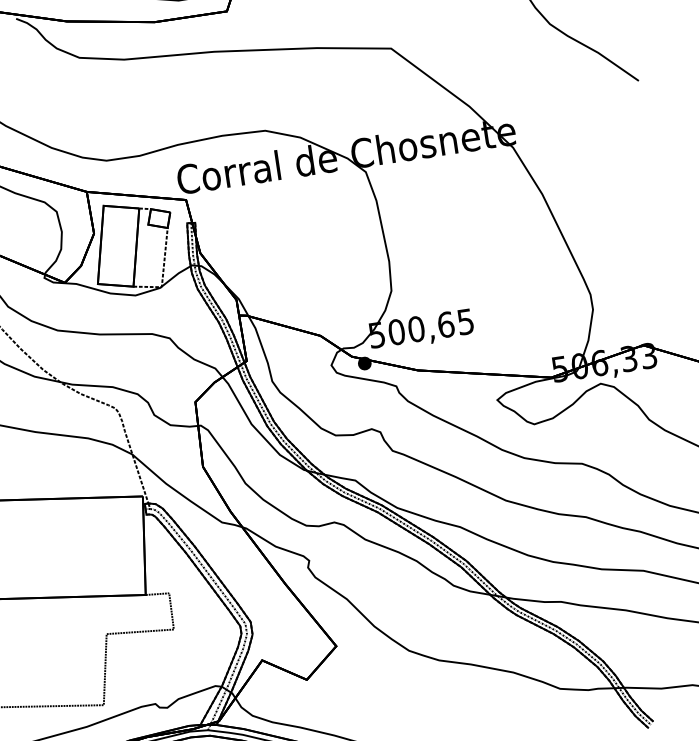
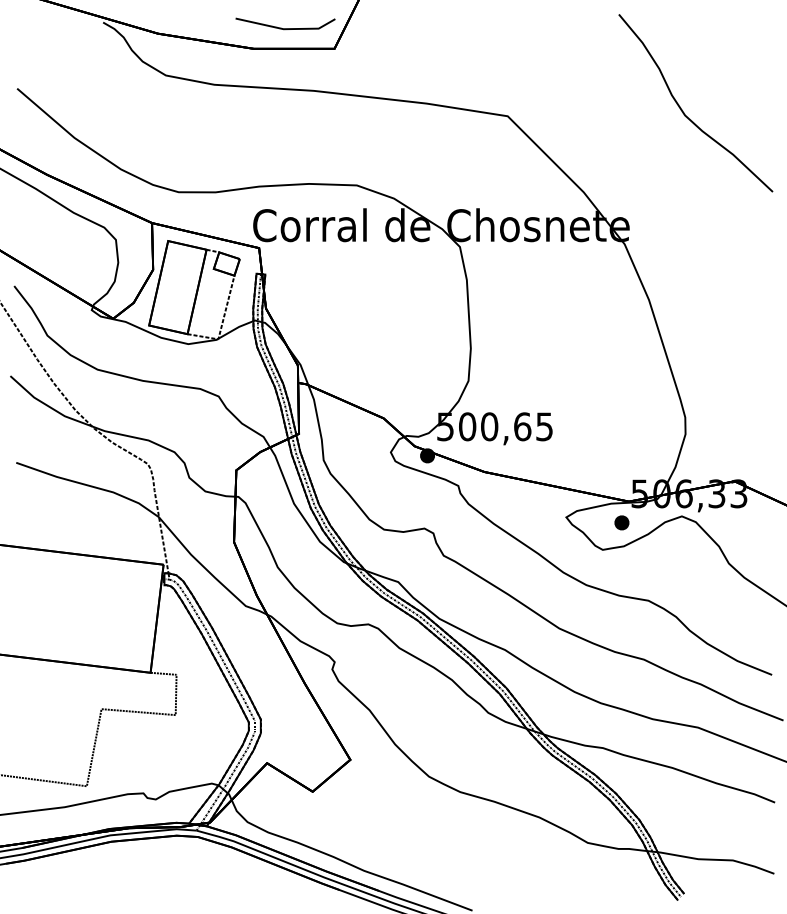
part: (547, 397) -> (621, 522), added

